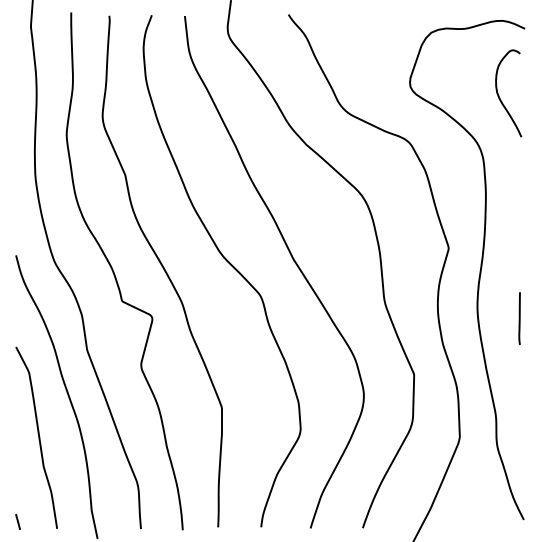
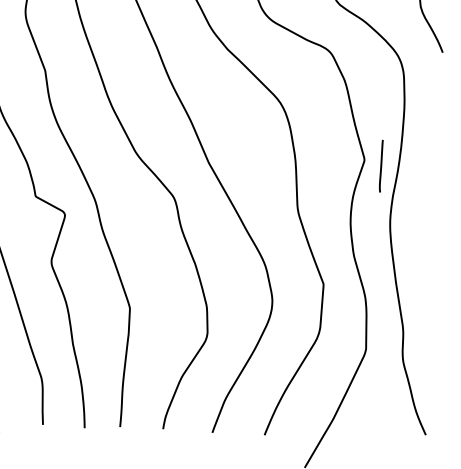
line: (519, 318) -> (381, 166), moved

